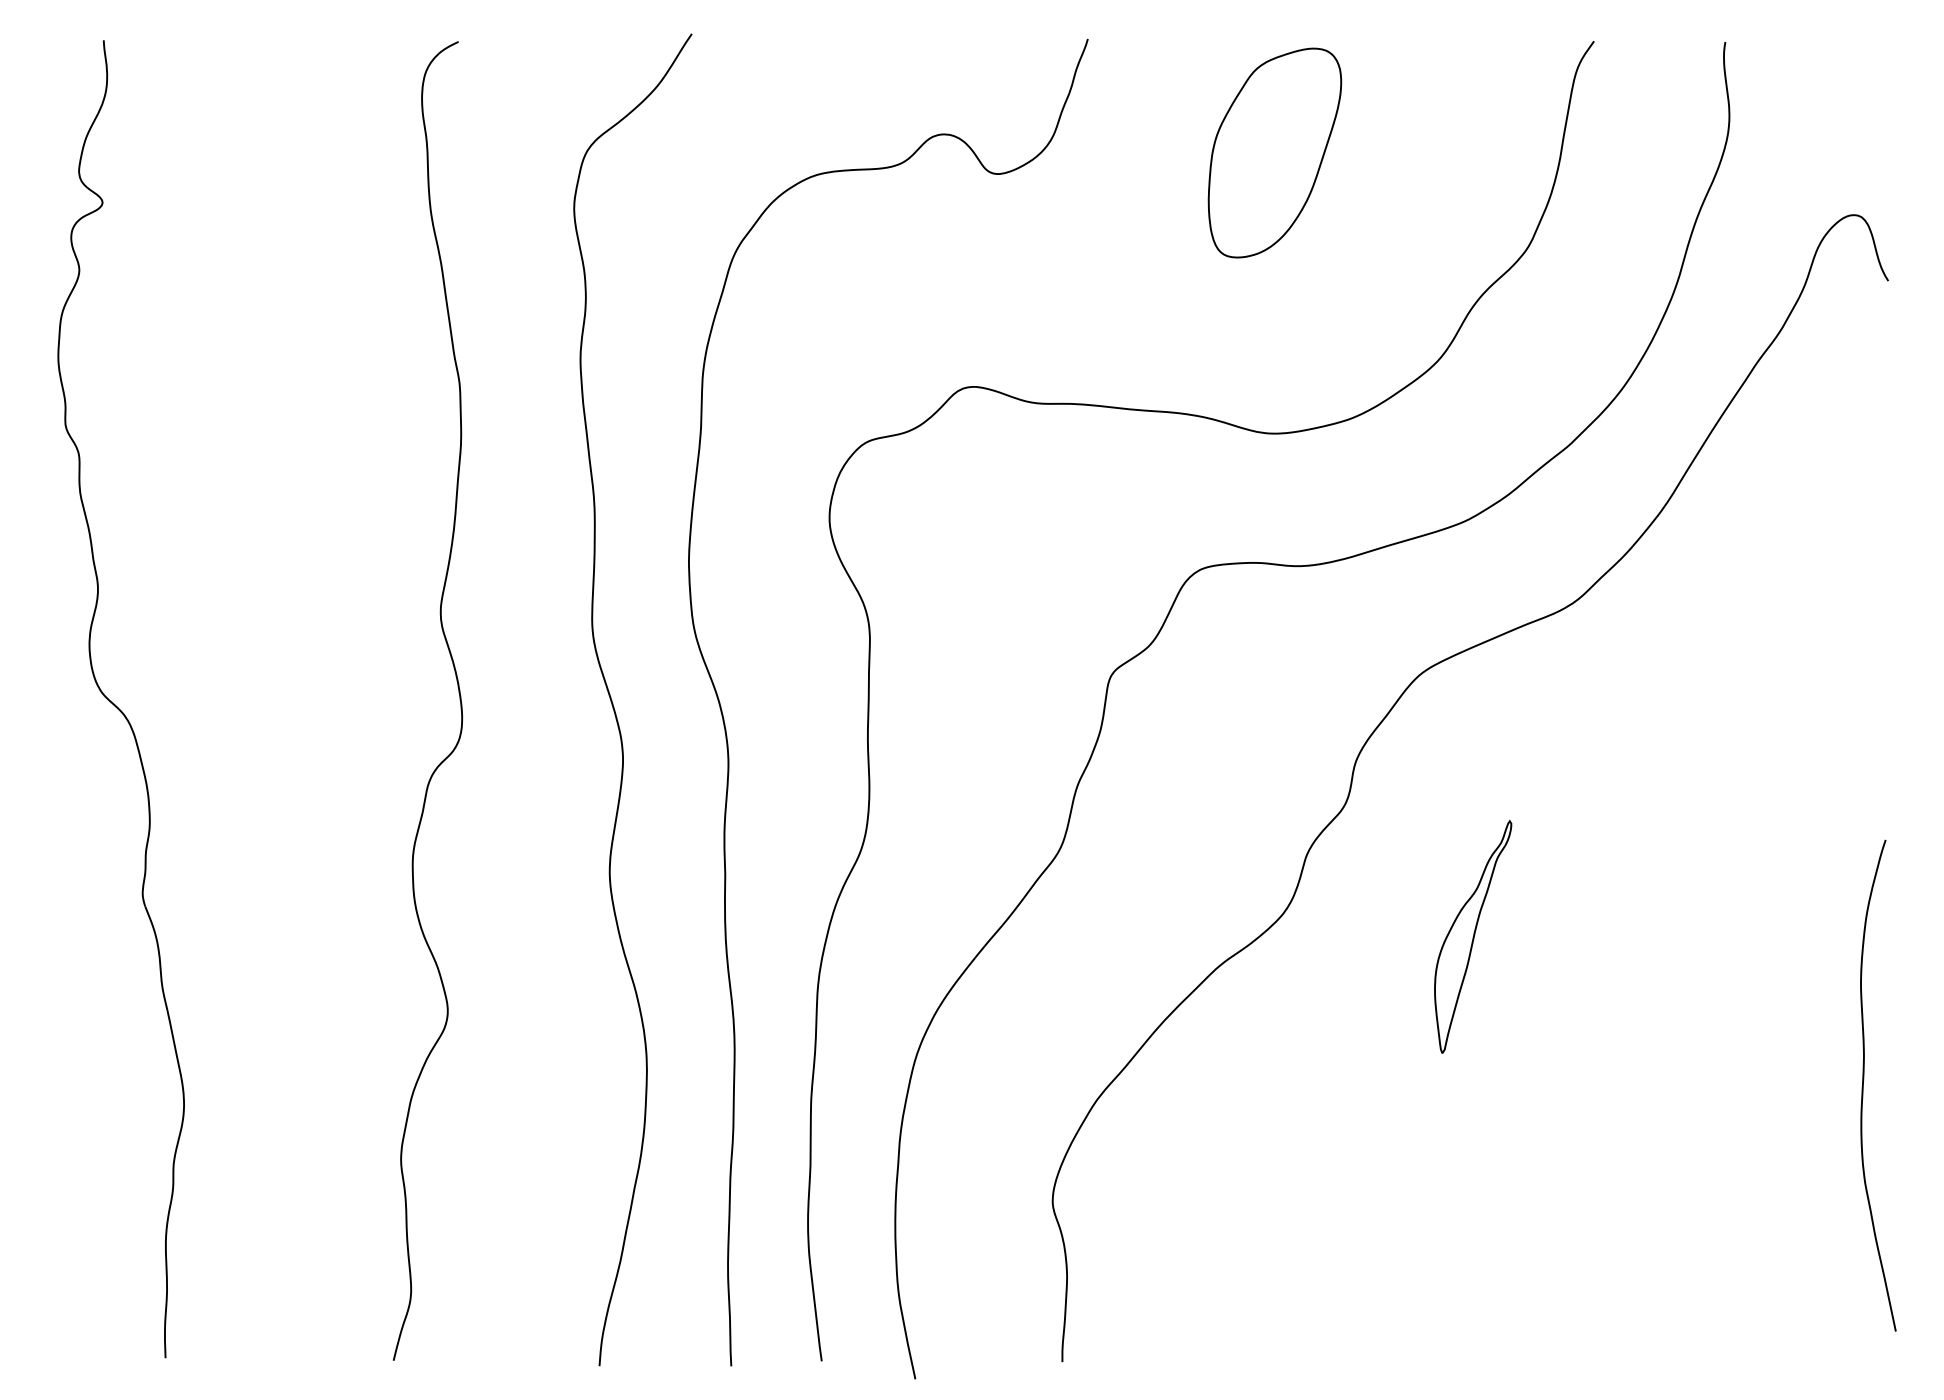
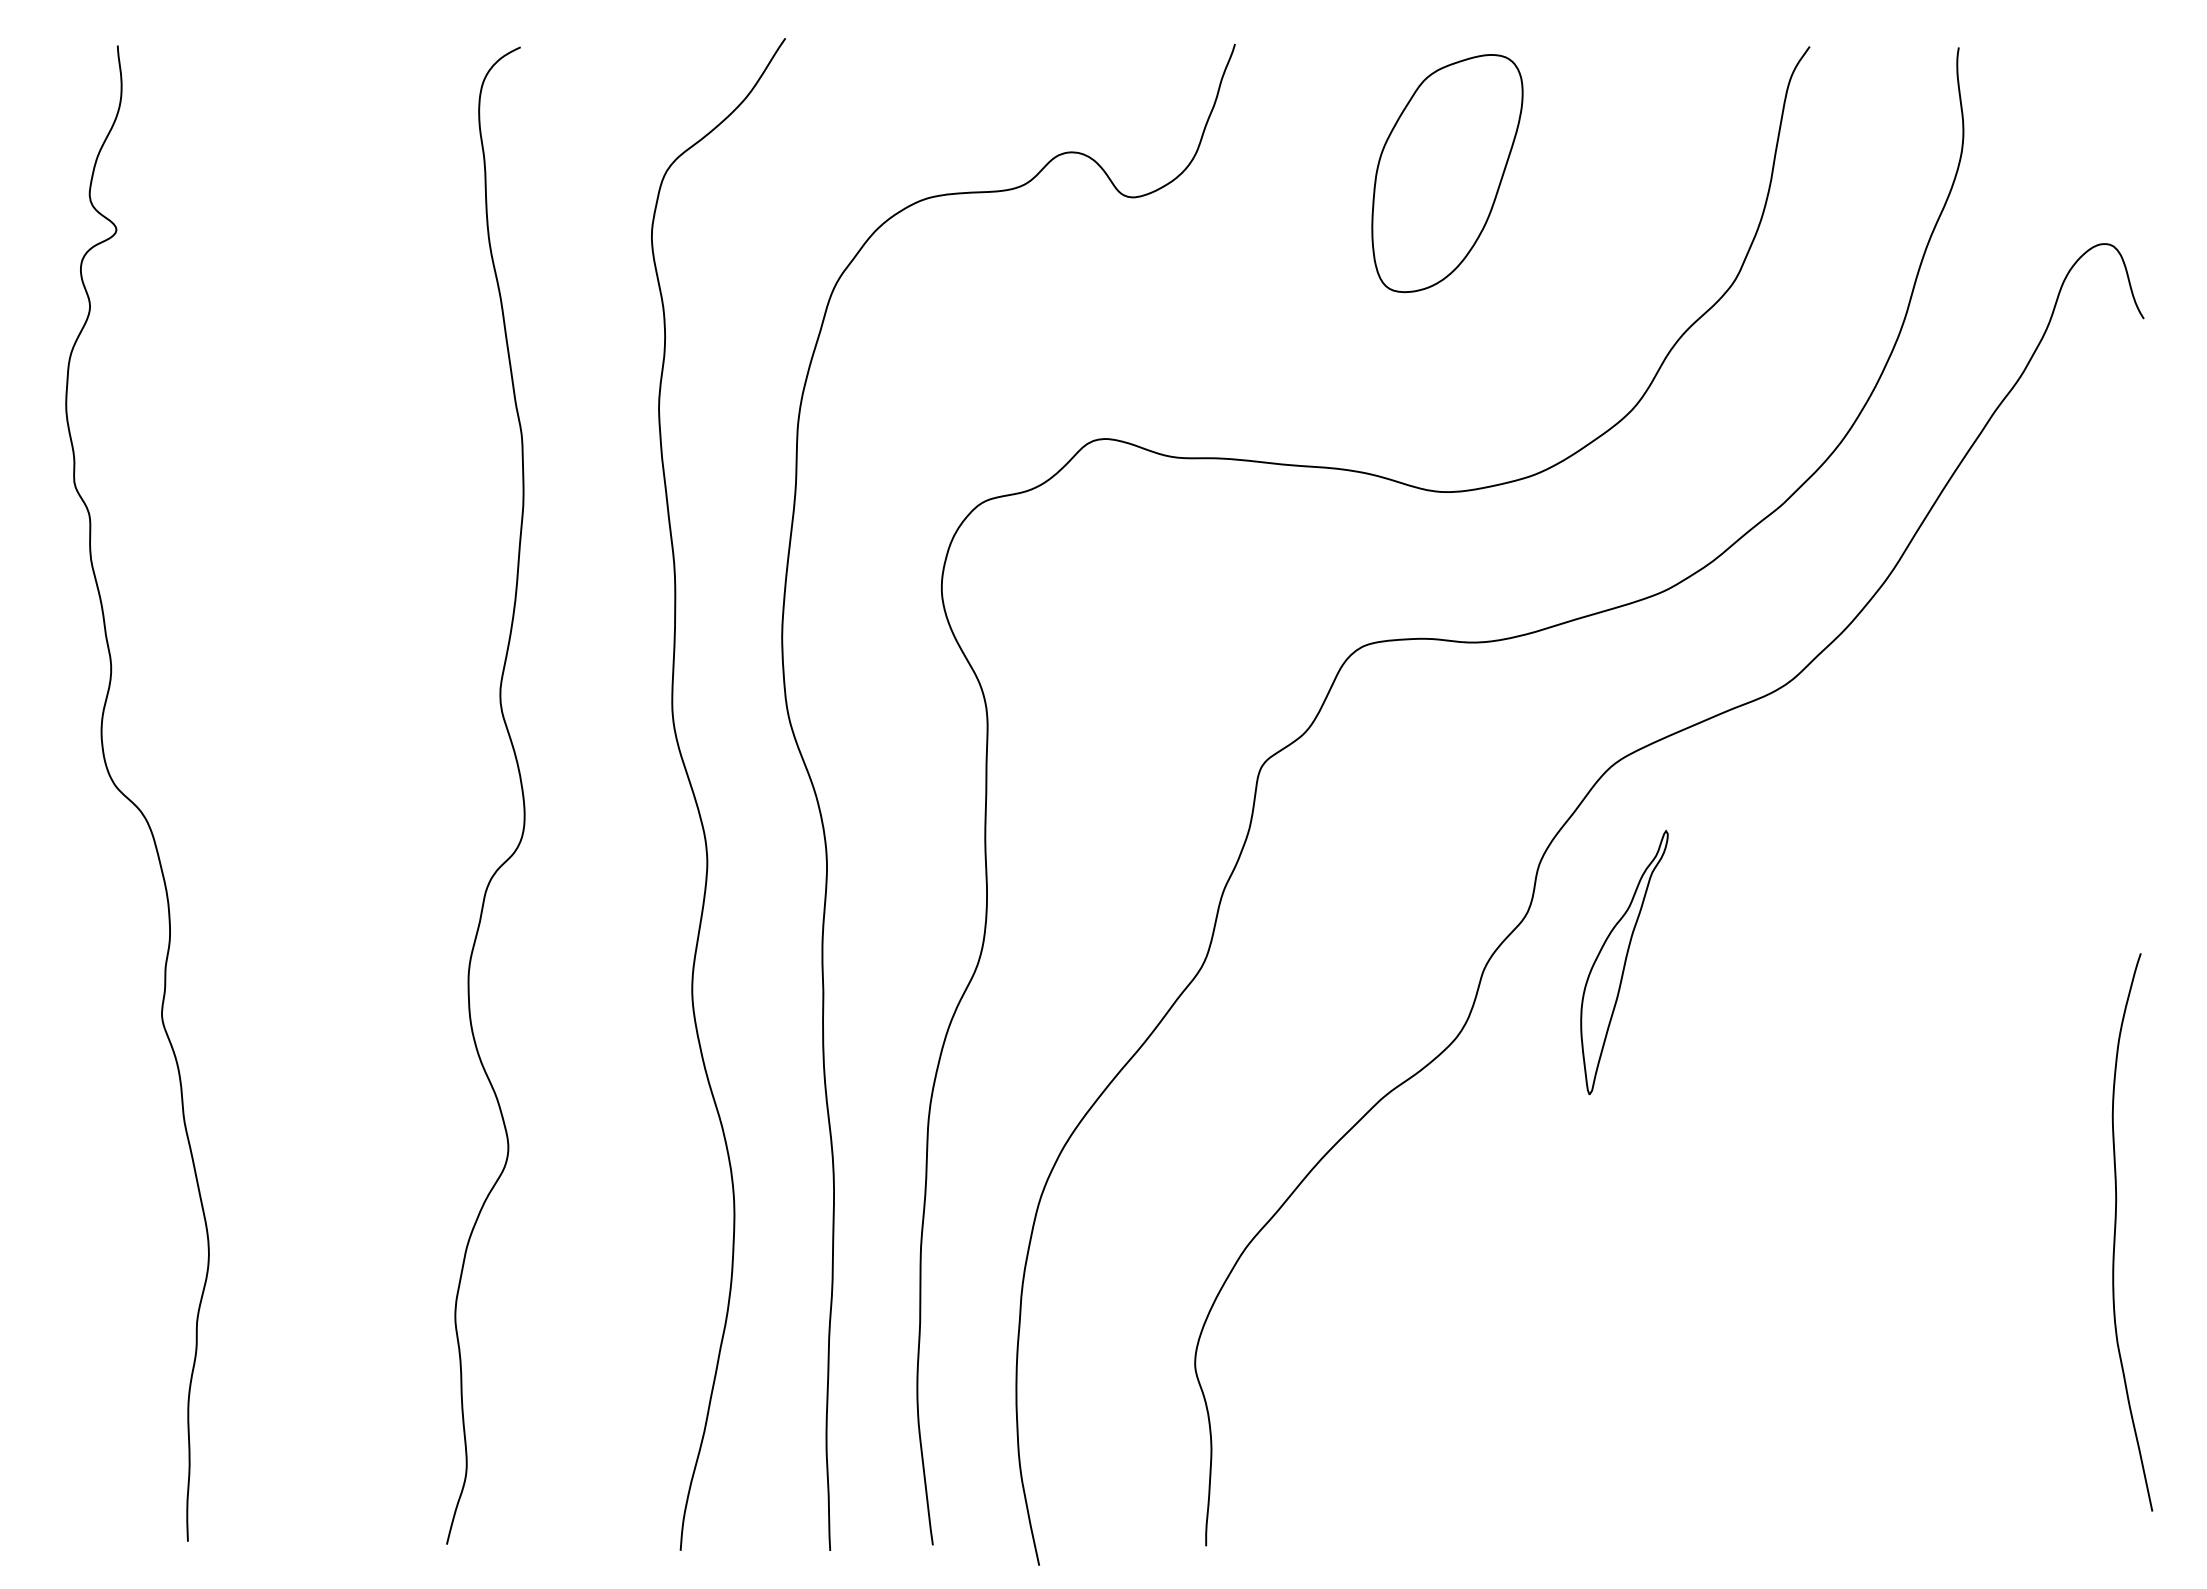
part: (1473, 936) -> (1624, 961), moved

